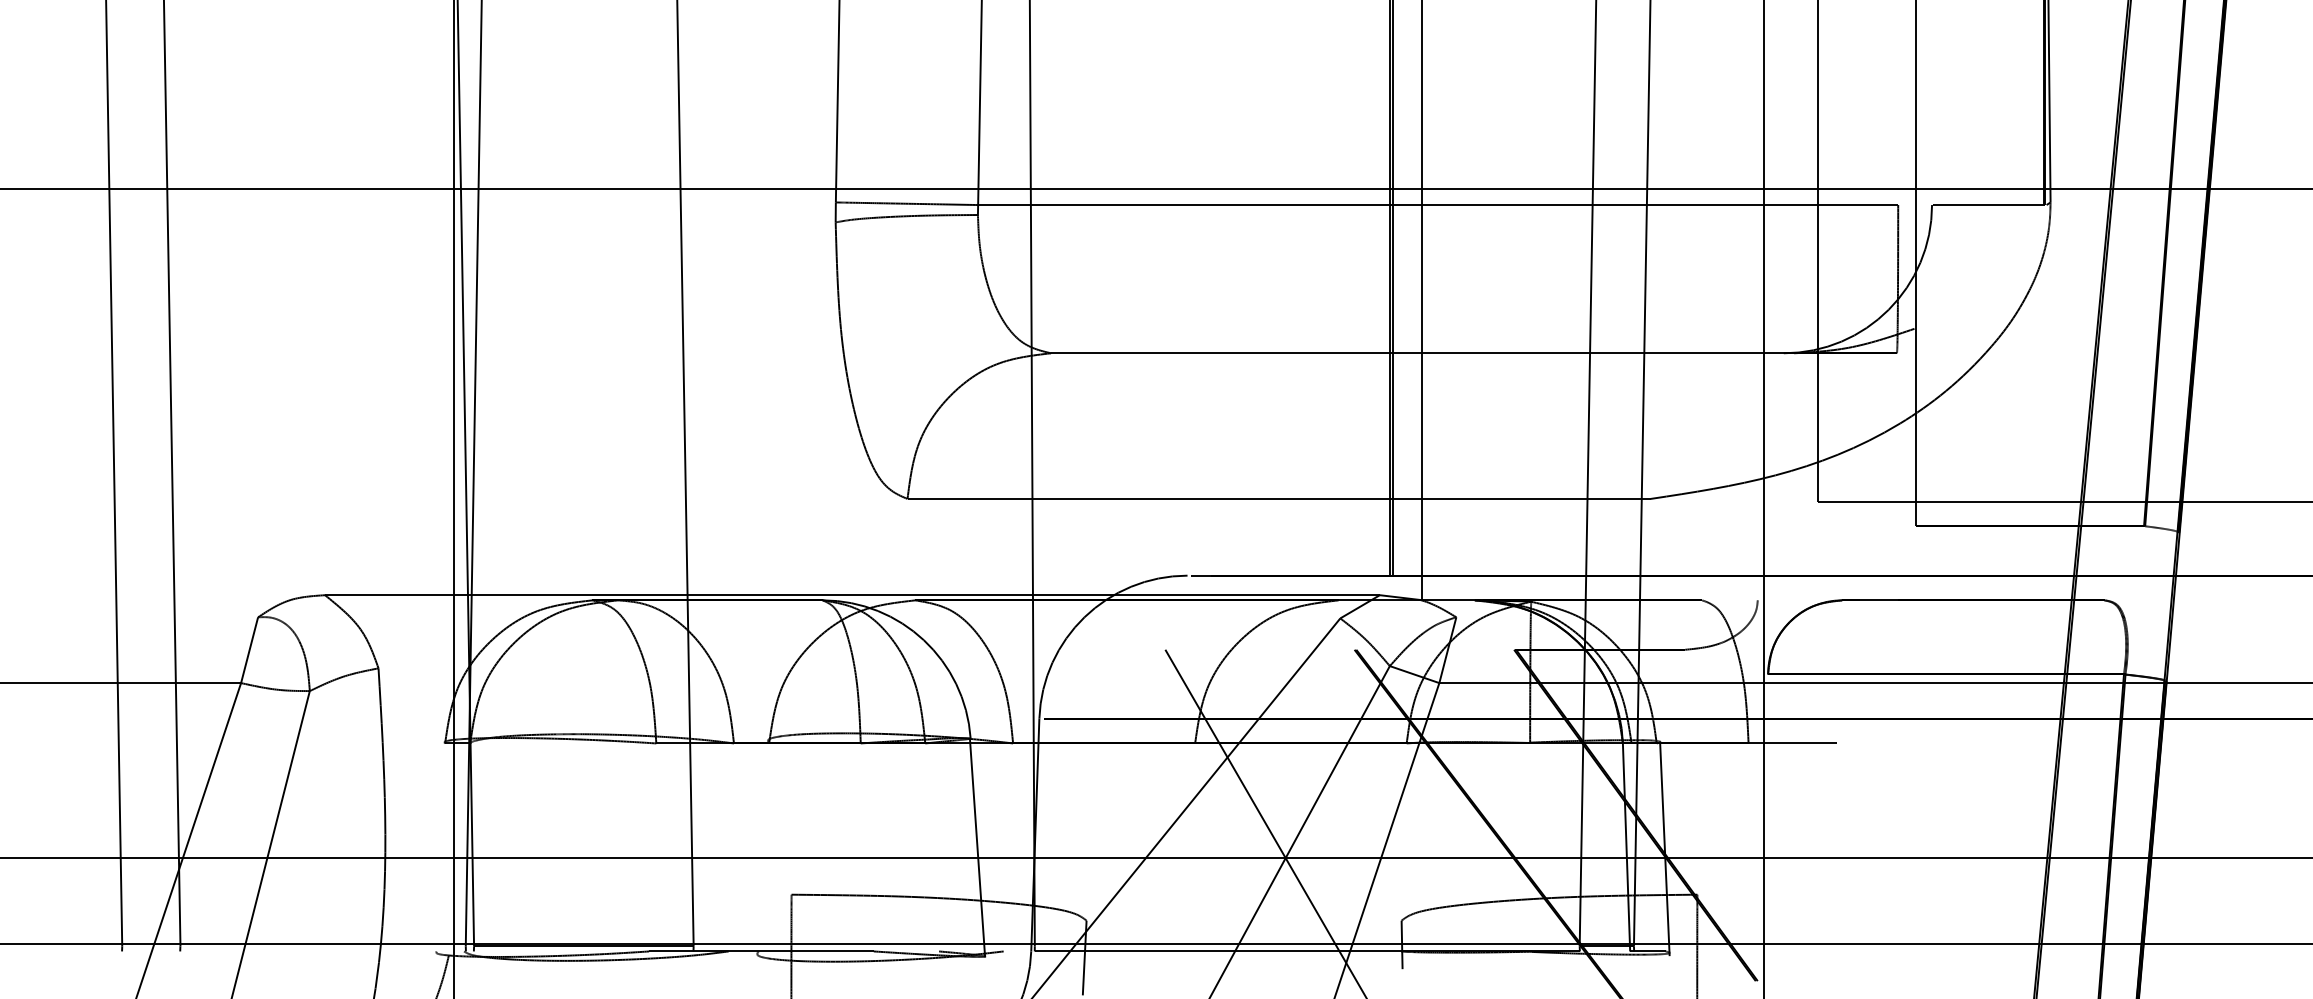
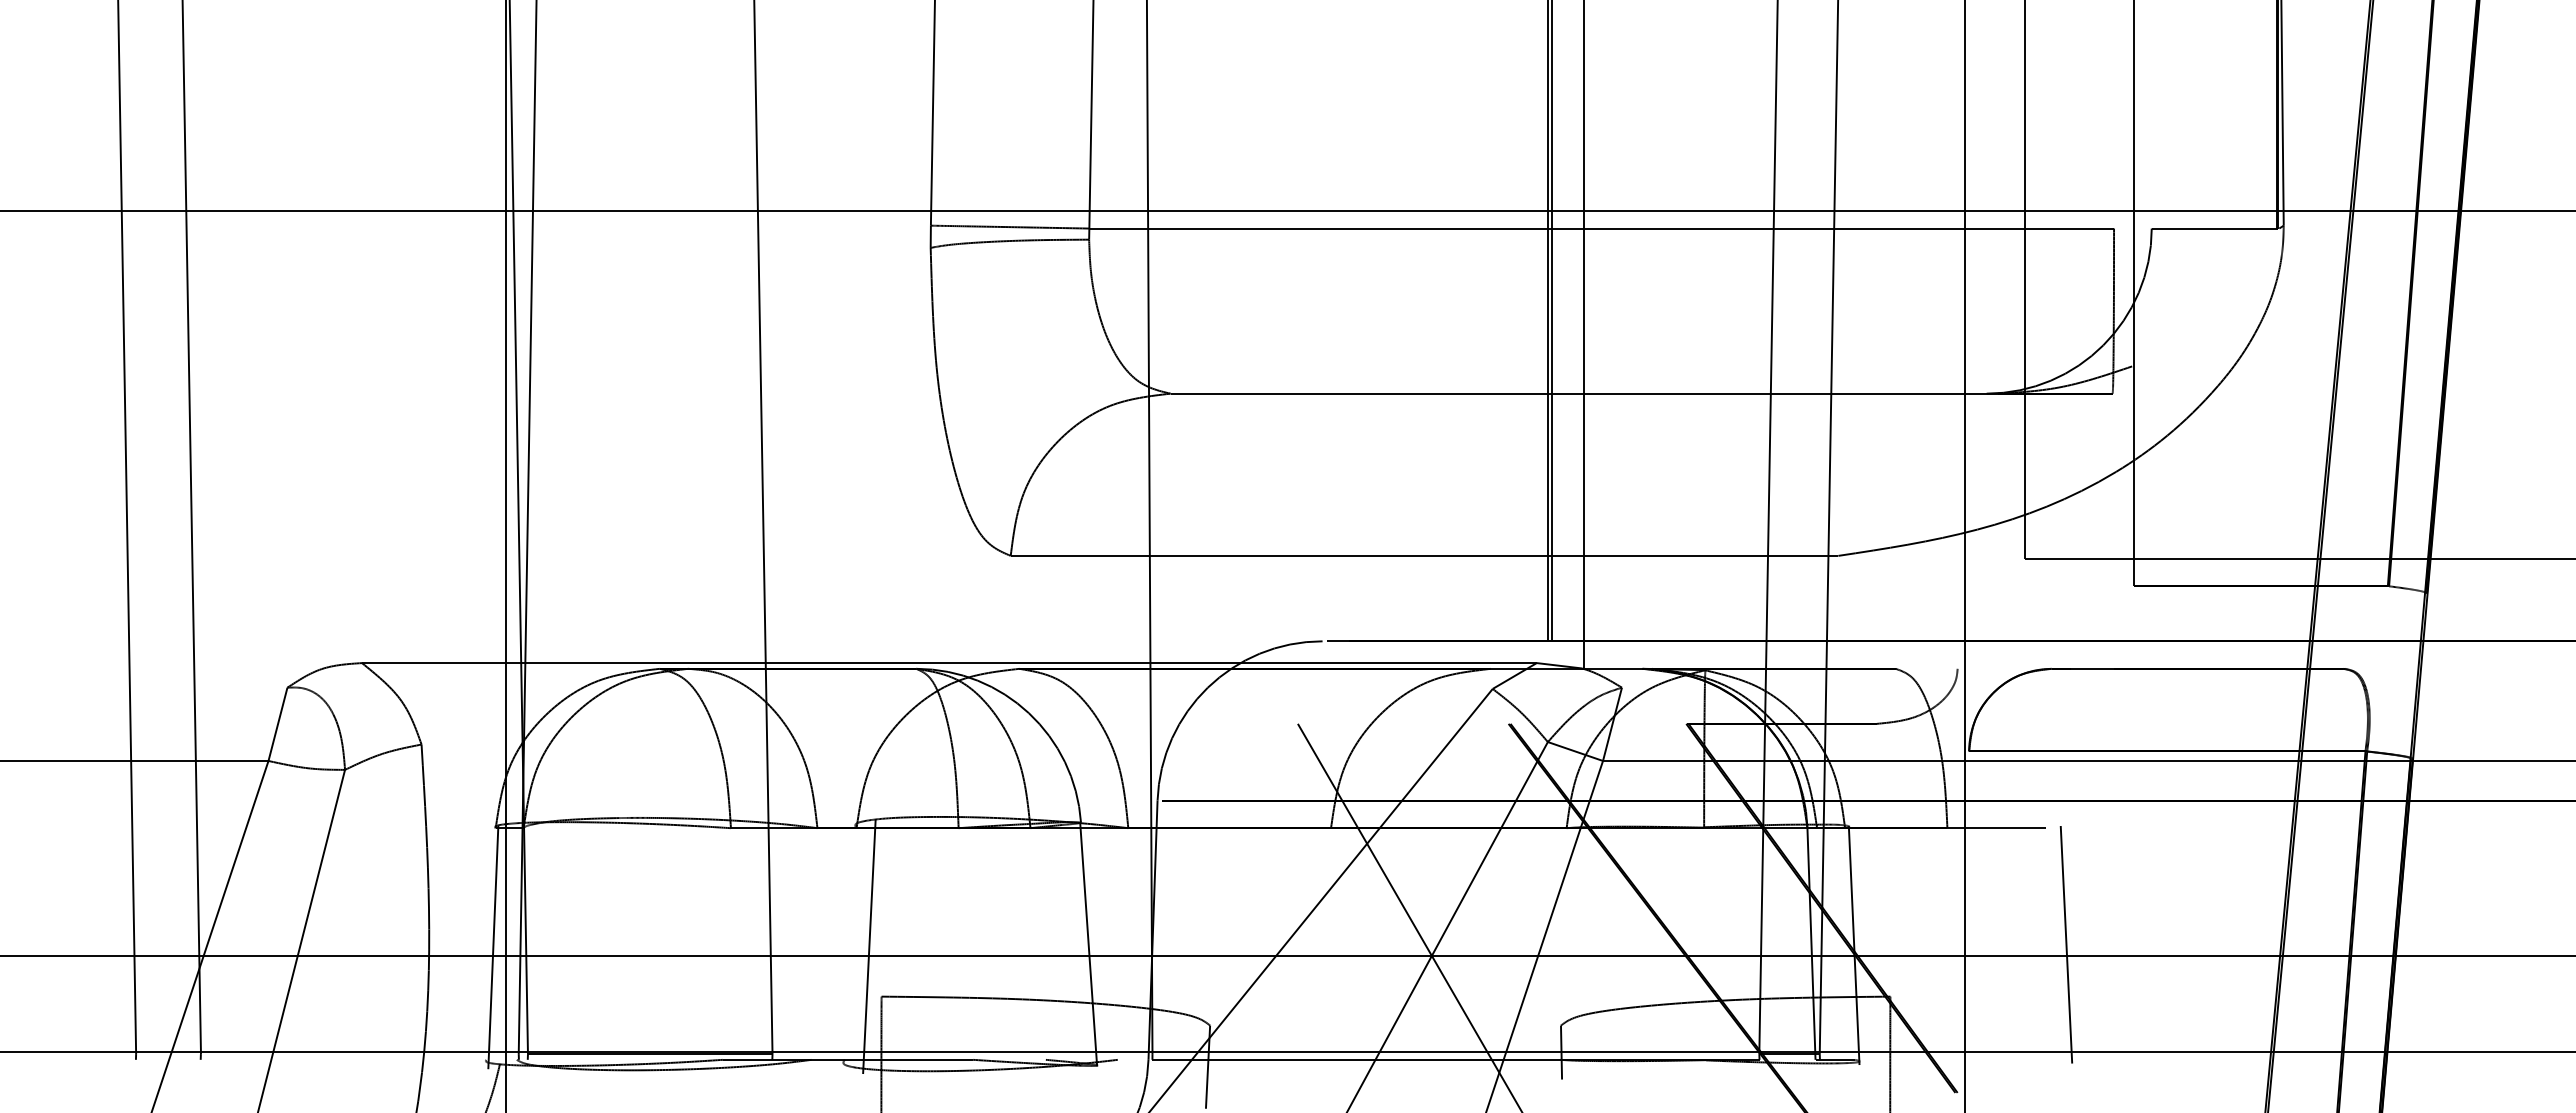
line: (1855, 847) -> (2066, 944), added
line: (780, 849) -> (869, 946), added
line: (443, 850) -> (493, 947), added

